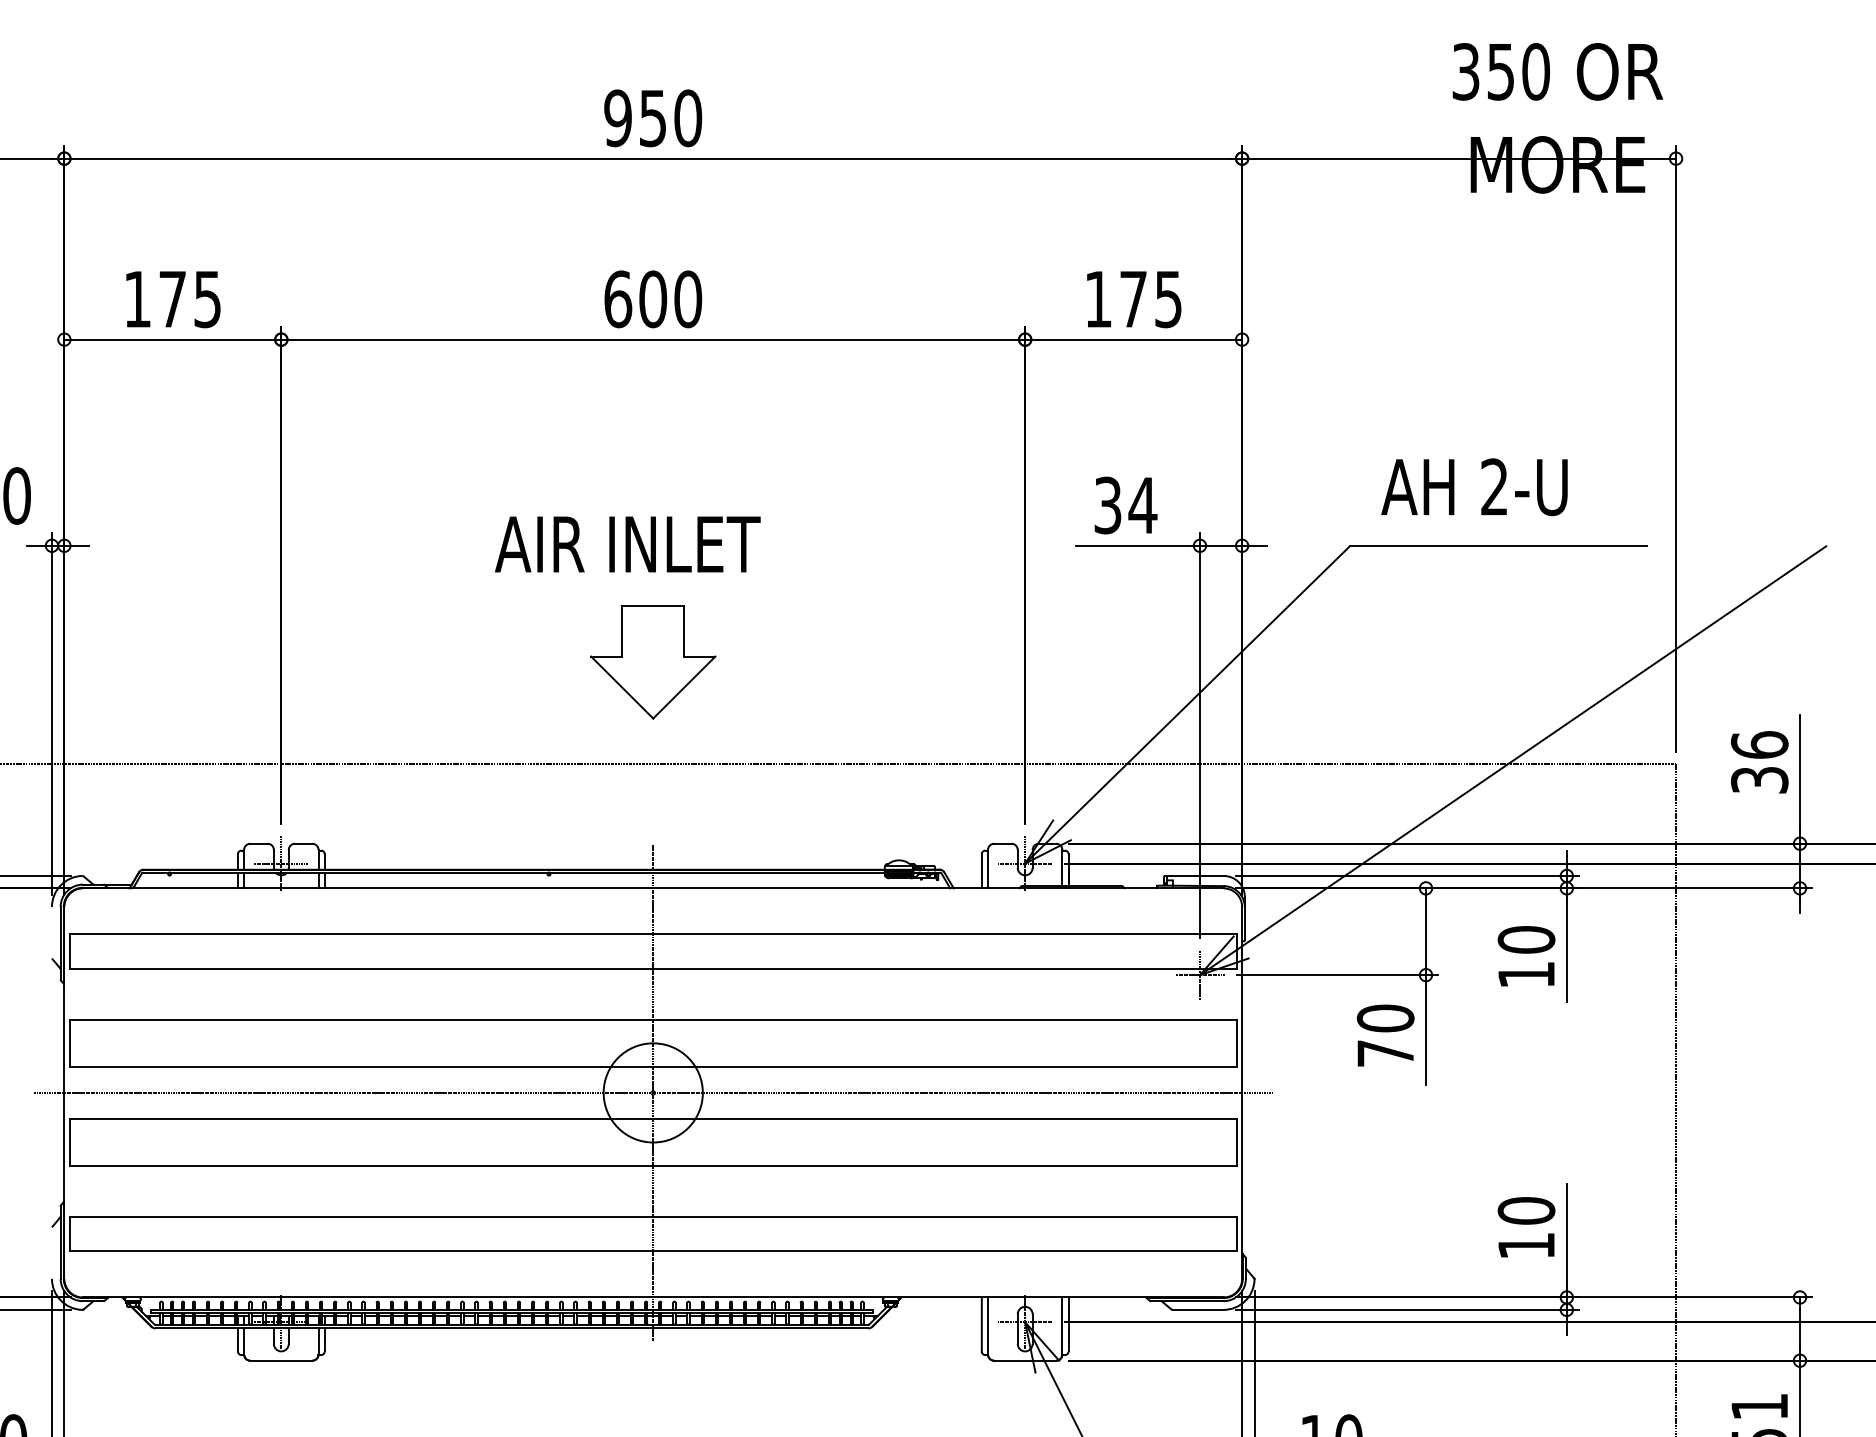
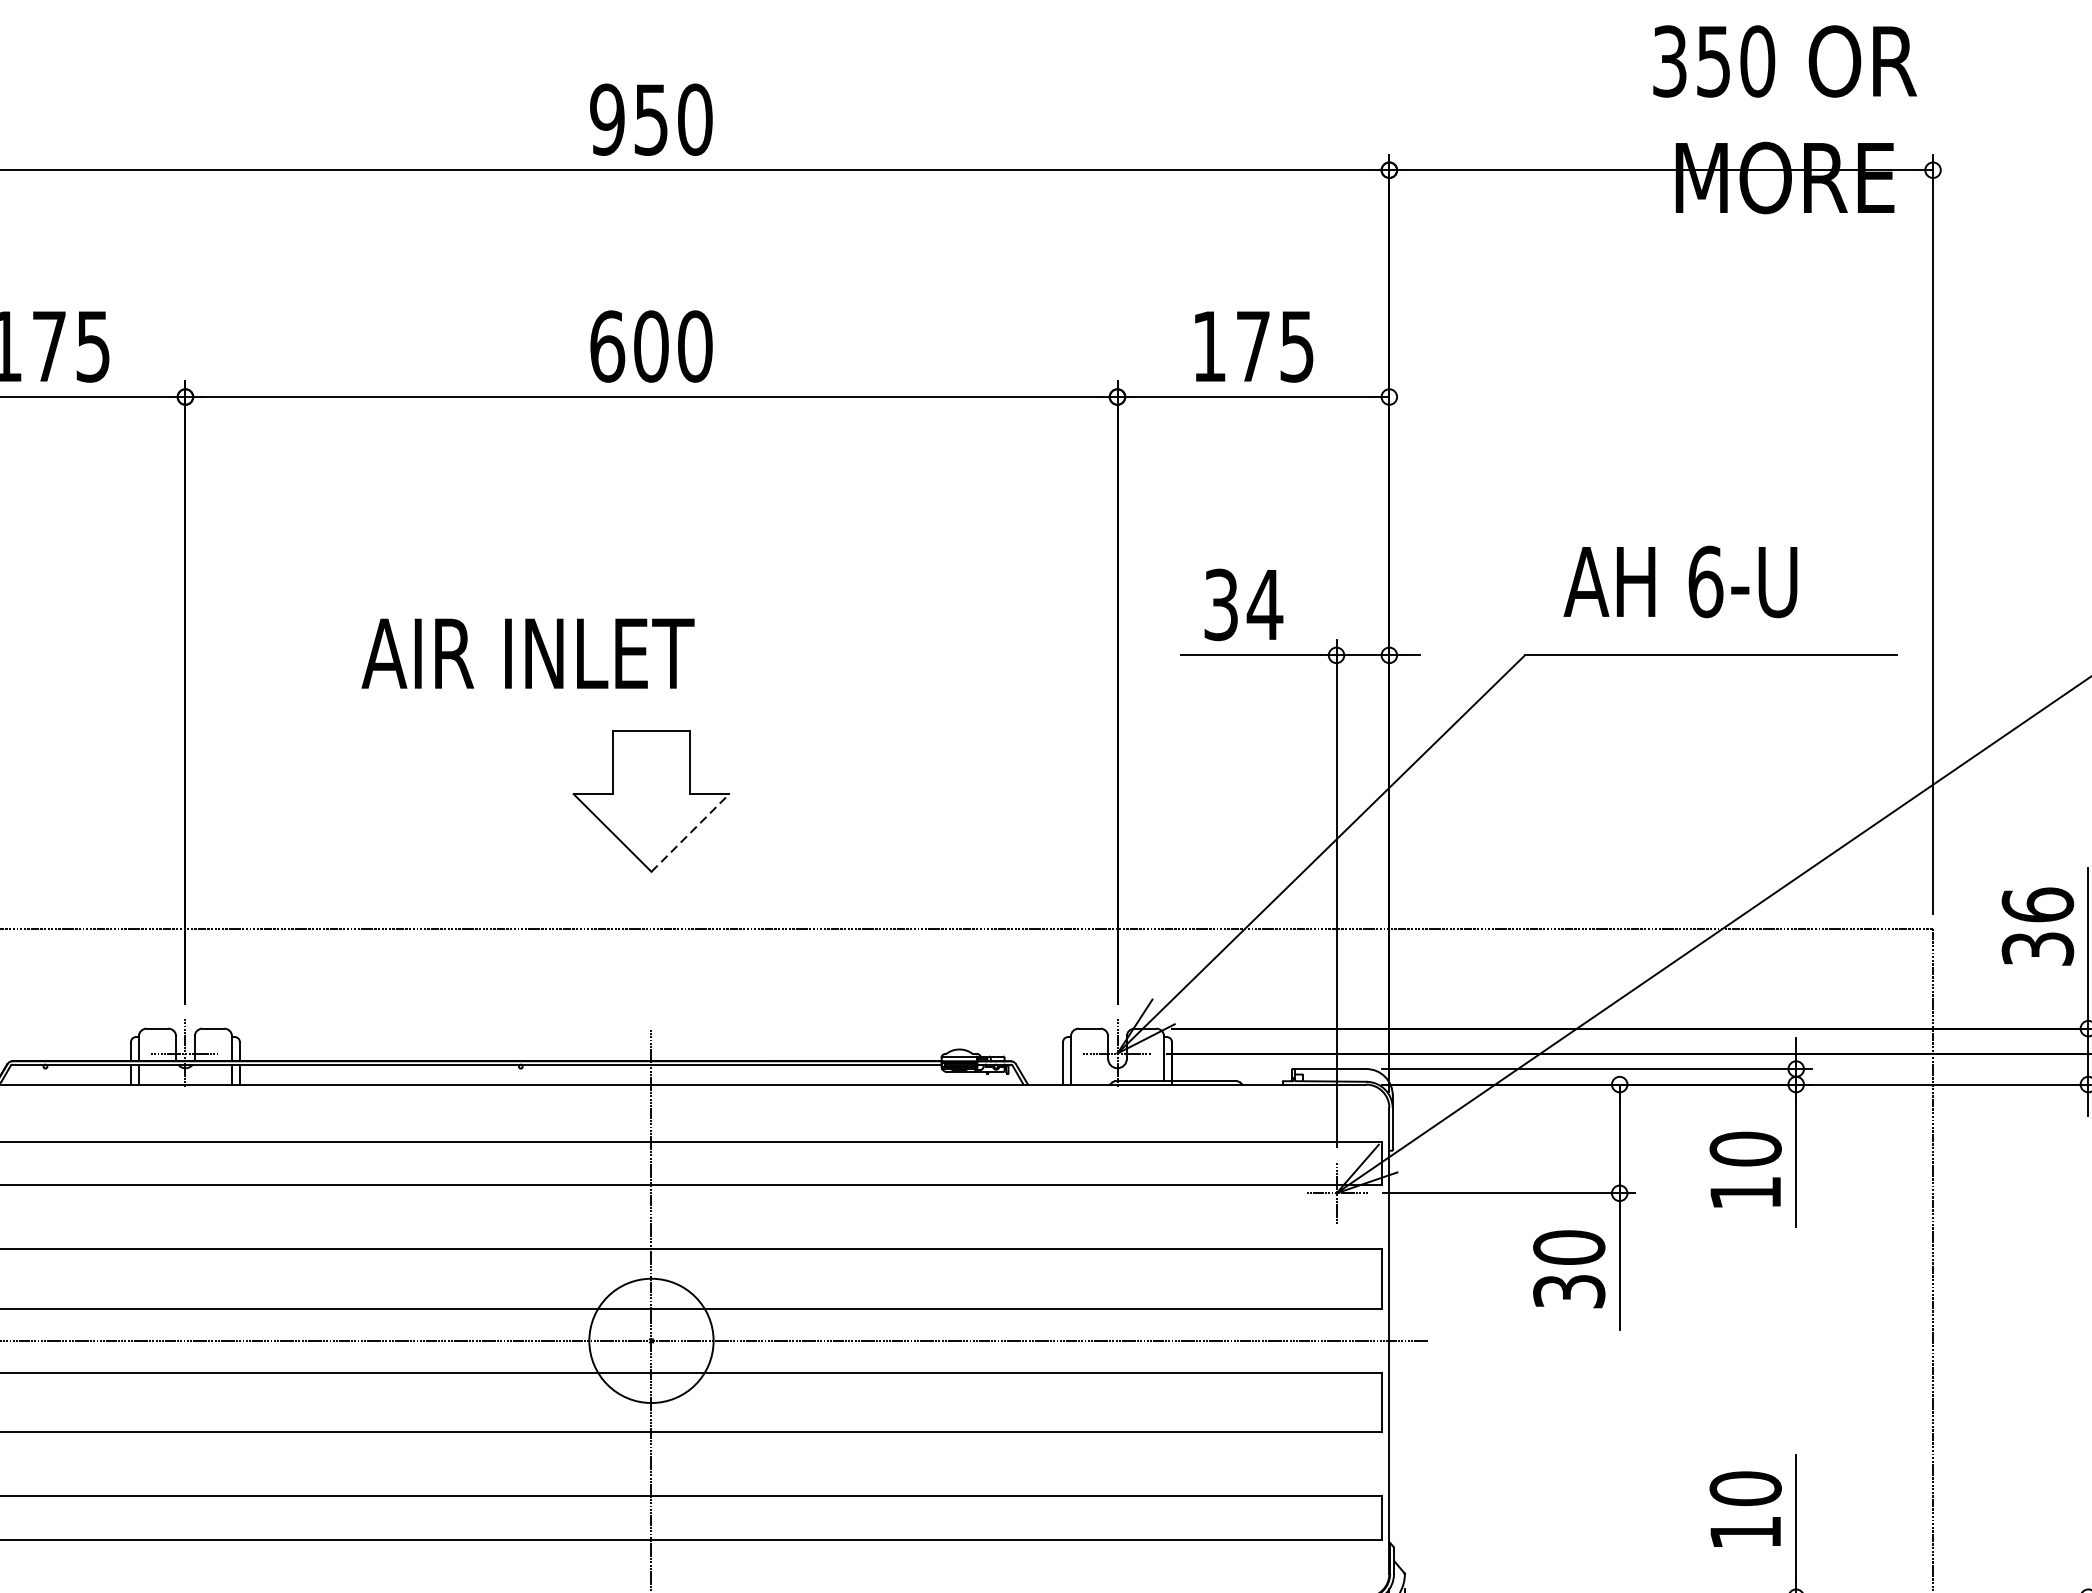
text: (1494, 487) -> (1705, 582), 2-U -> 6-U
text: (627, 544) -> (527, 653), moved
line: (684, 687) -> (690, 832), solid -> dashed
text: (1385, 1053) -> (1568, 1291), 70 -> 30

